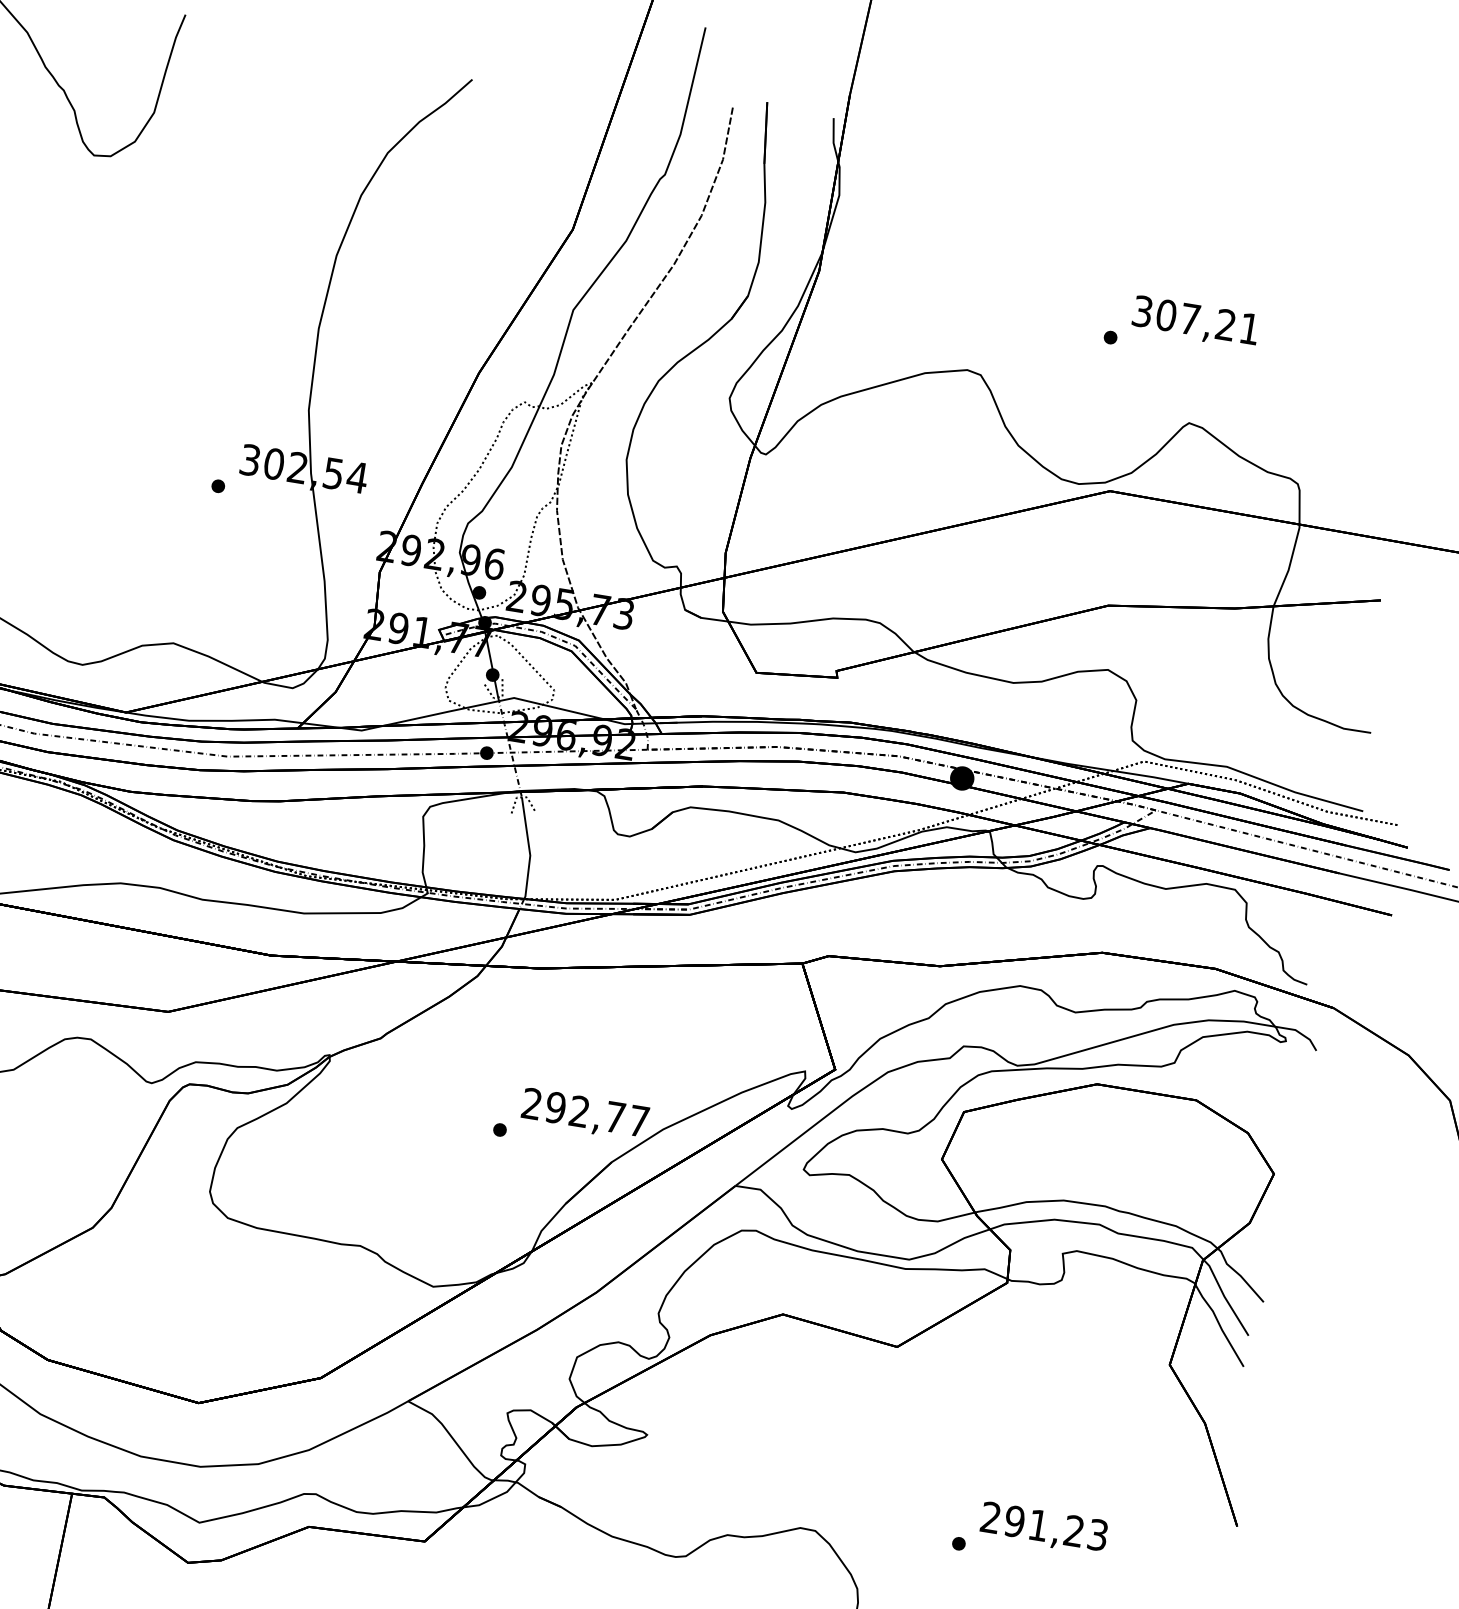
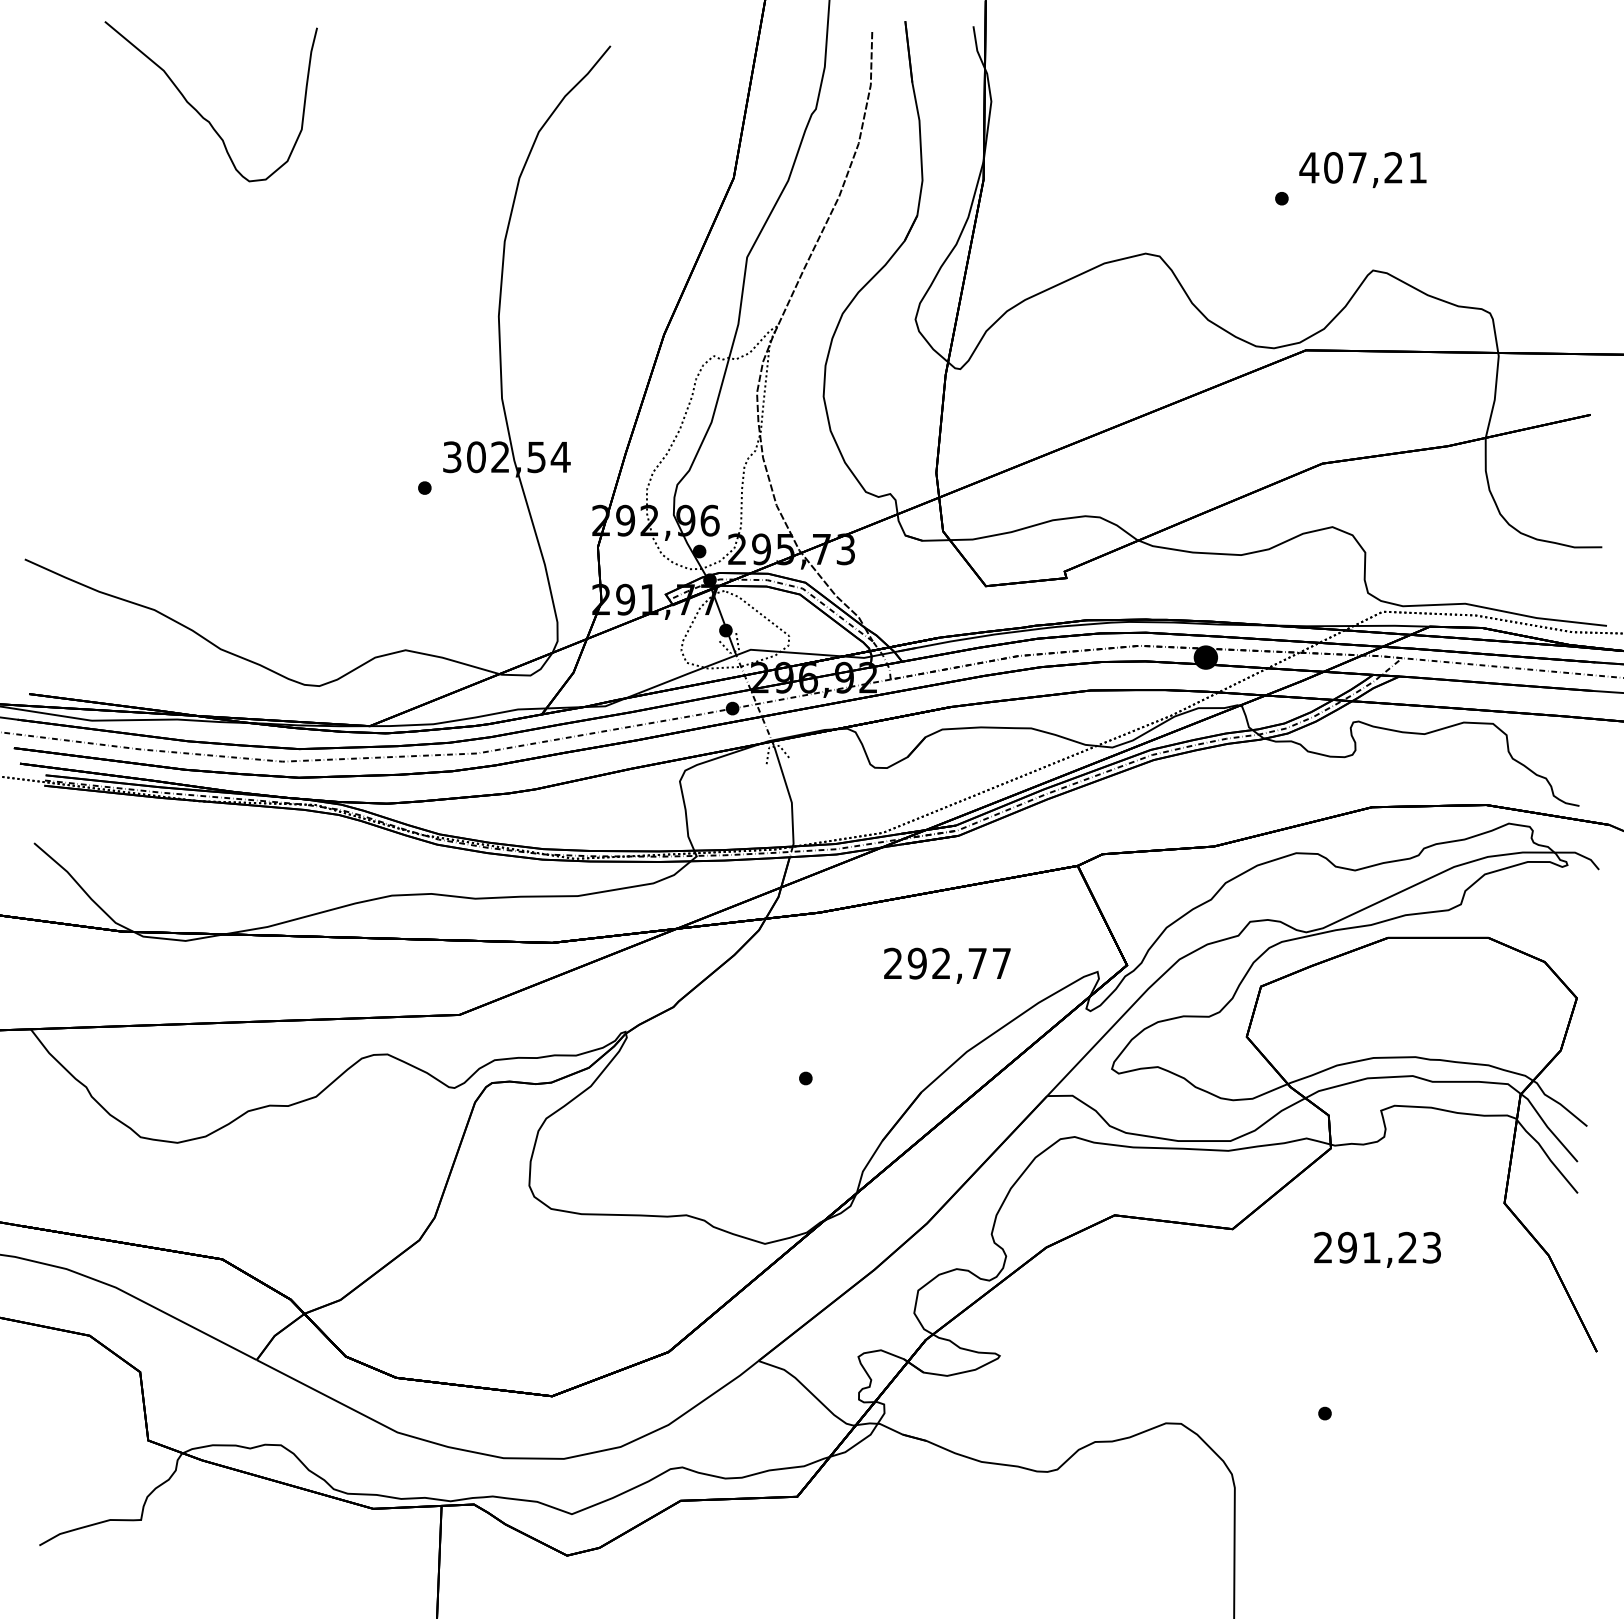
text: (1142, 311) -> (1309, 167), 307,21 -> 407,21
text: (585, 1114) -> (947, 965), moved
text: (1044, 1528) -> (1377, 1249), moved

